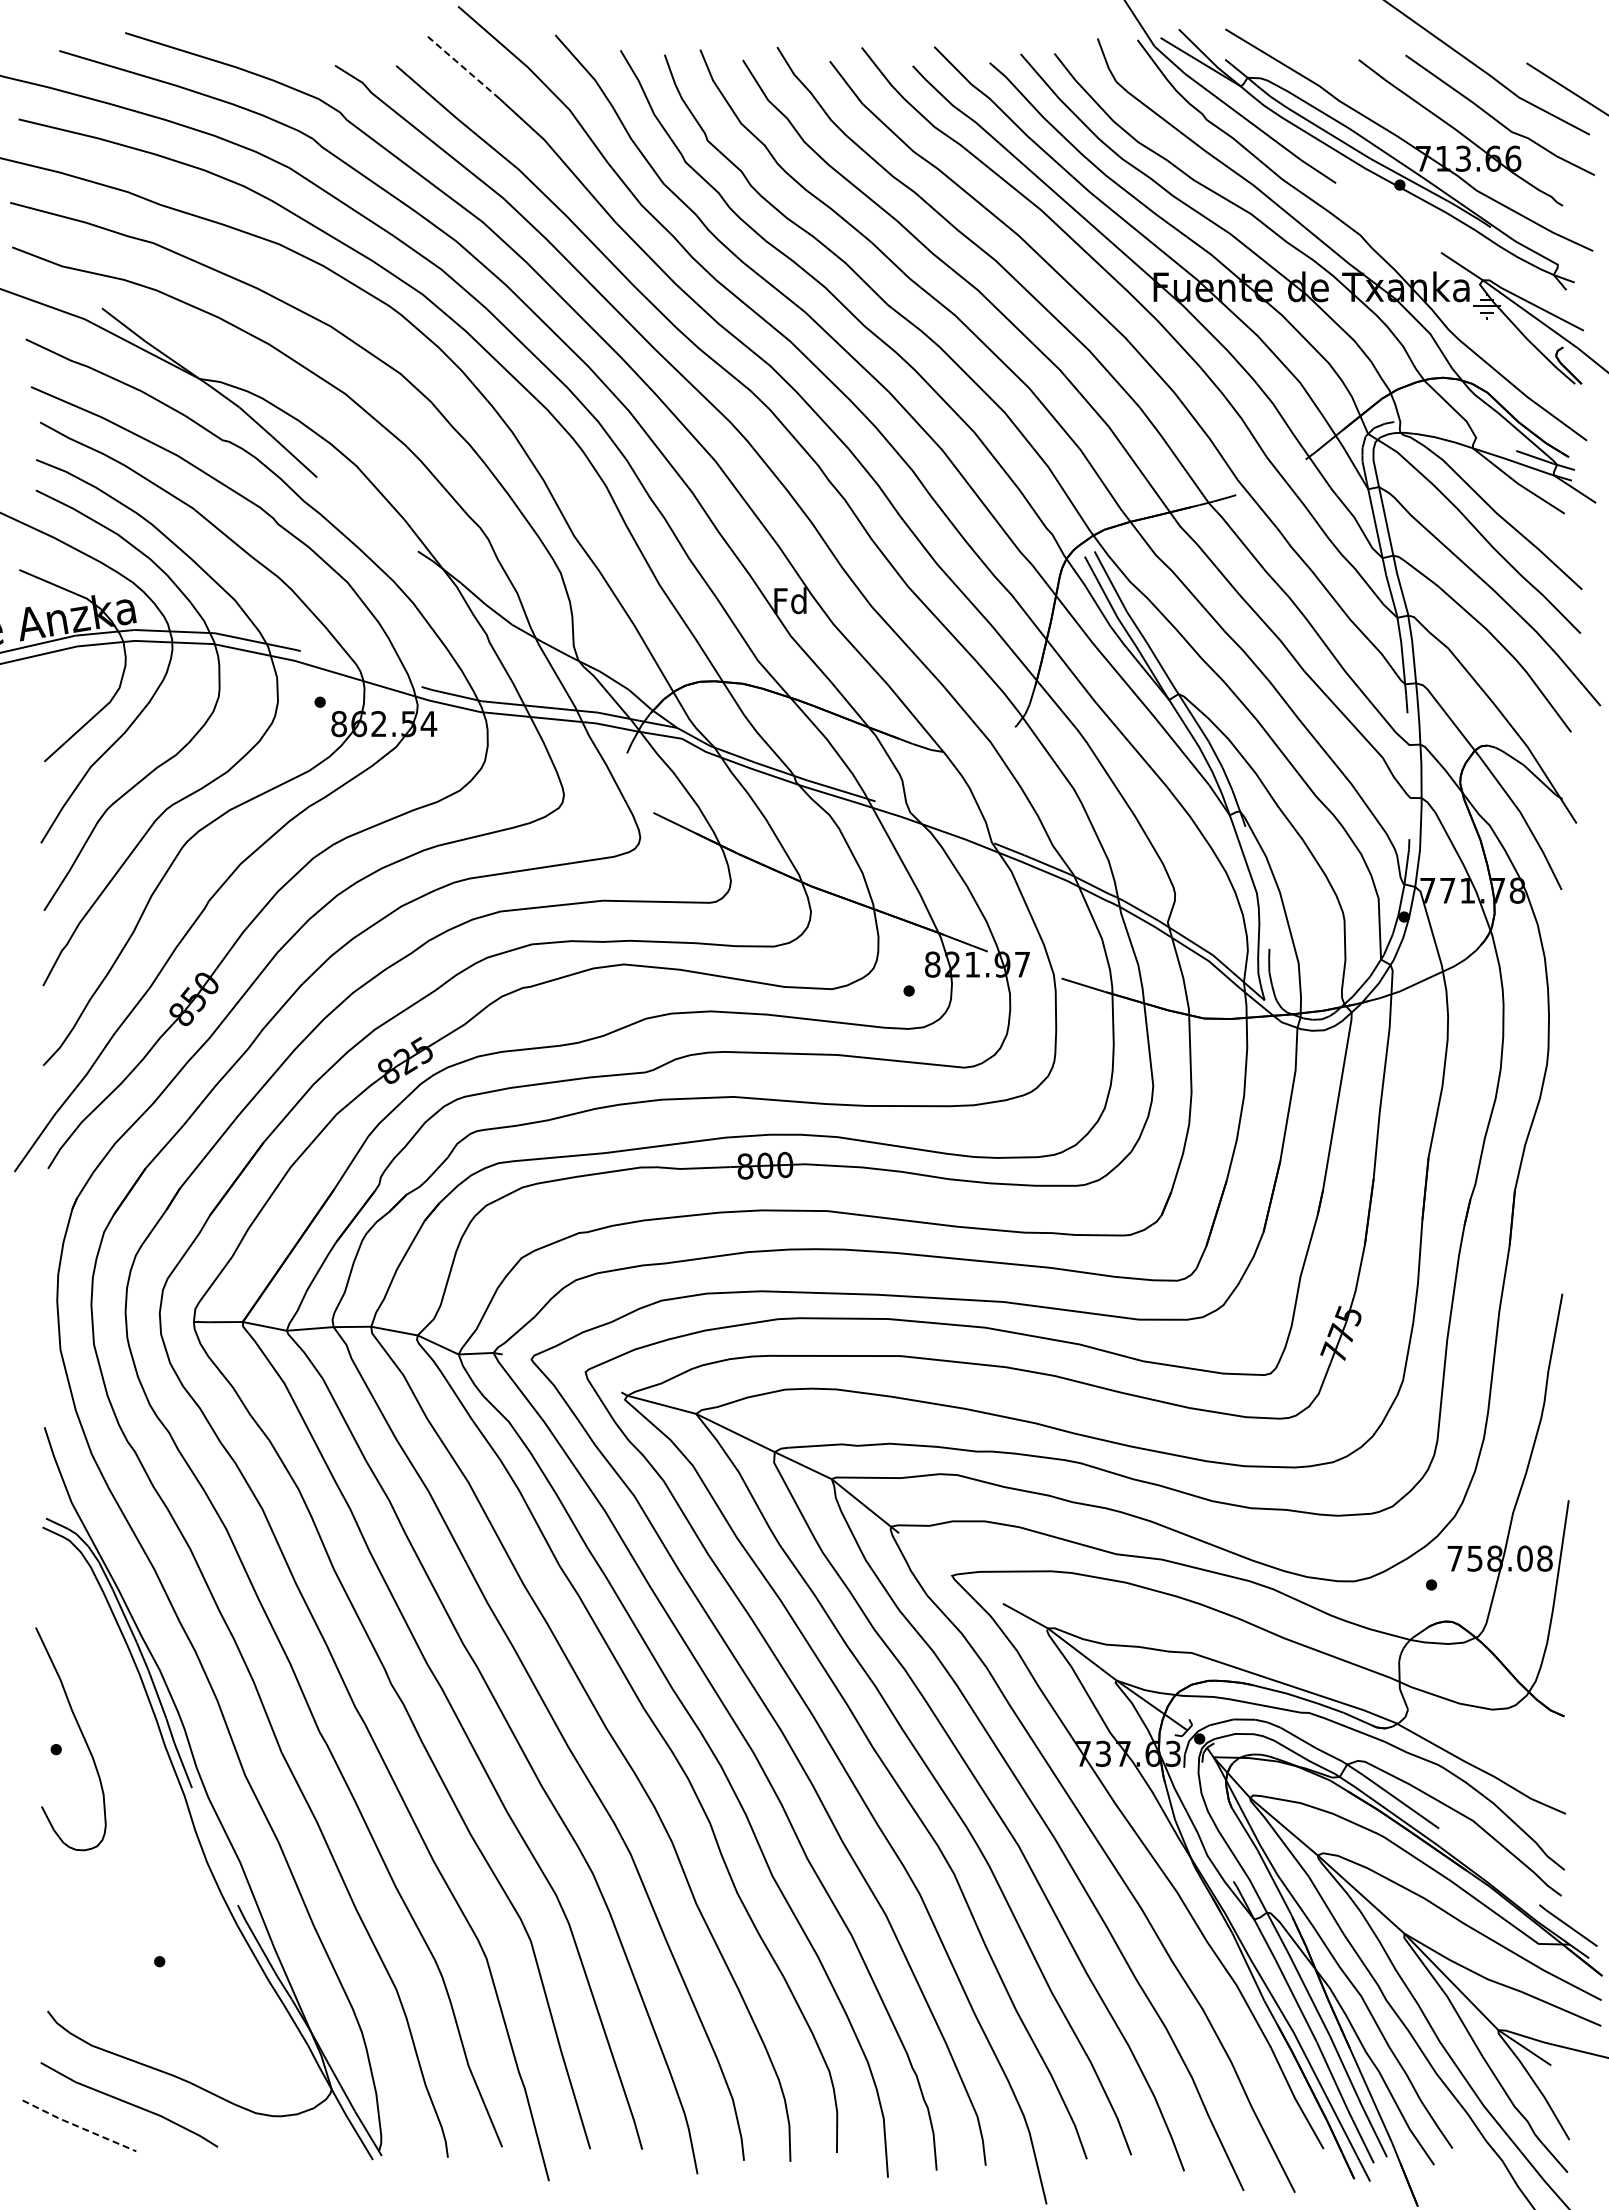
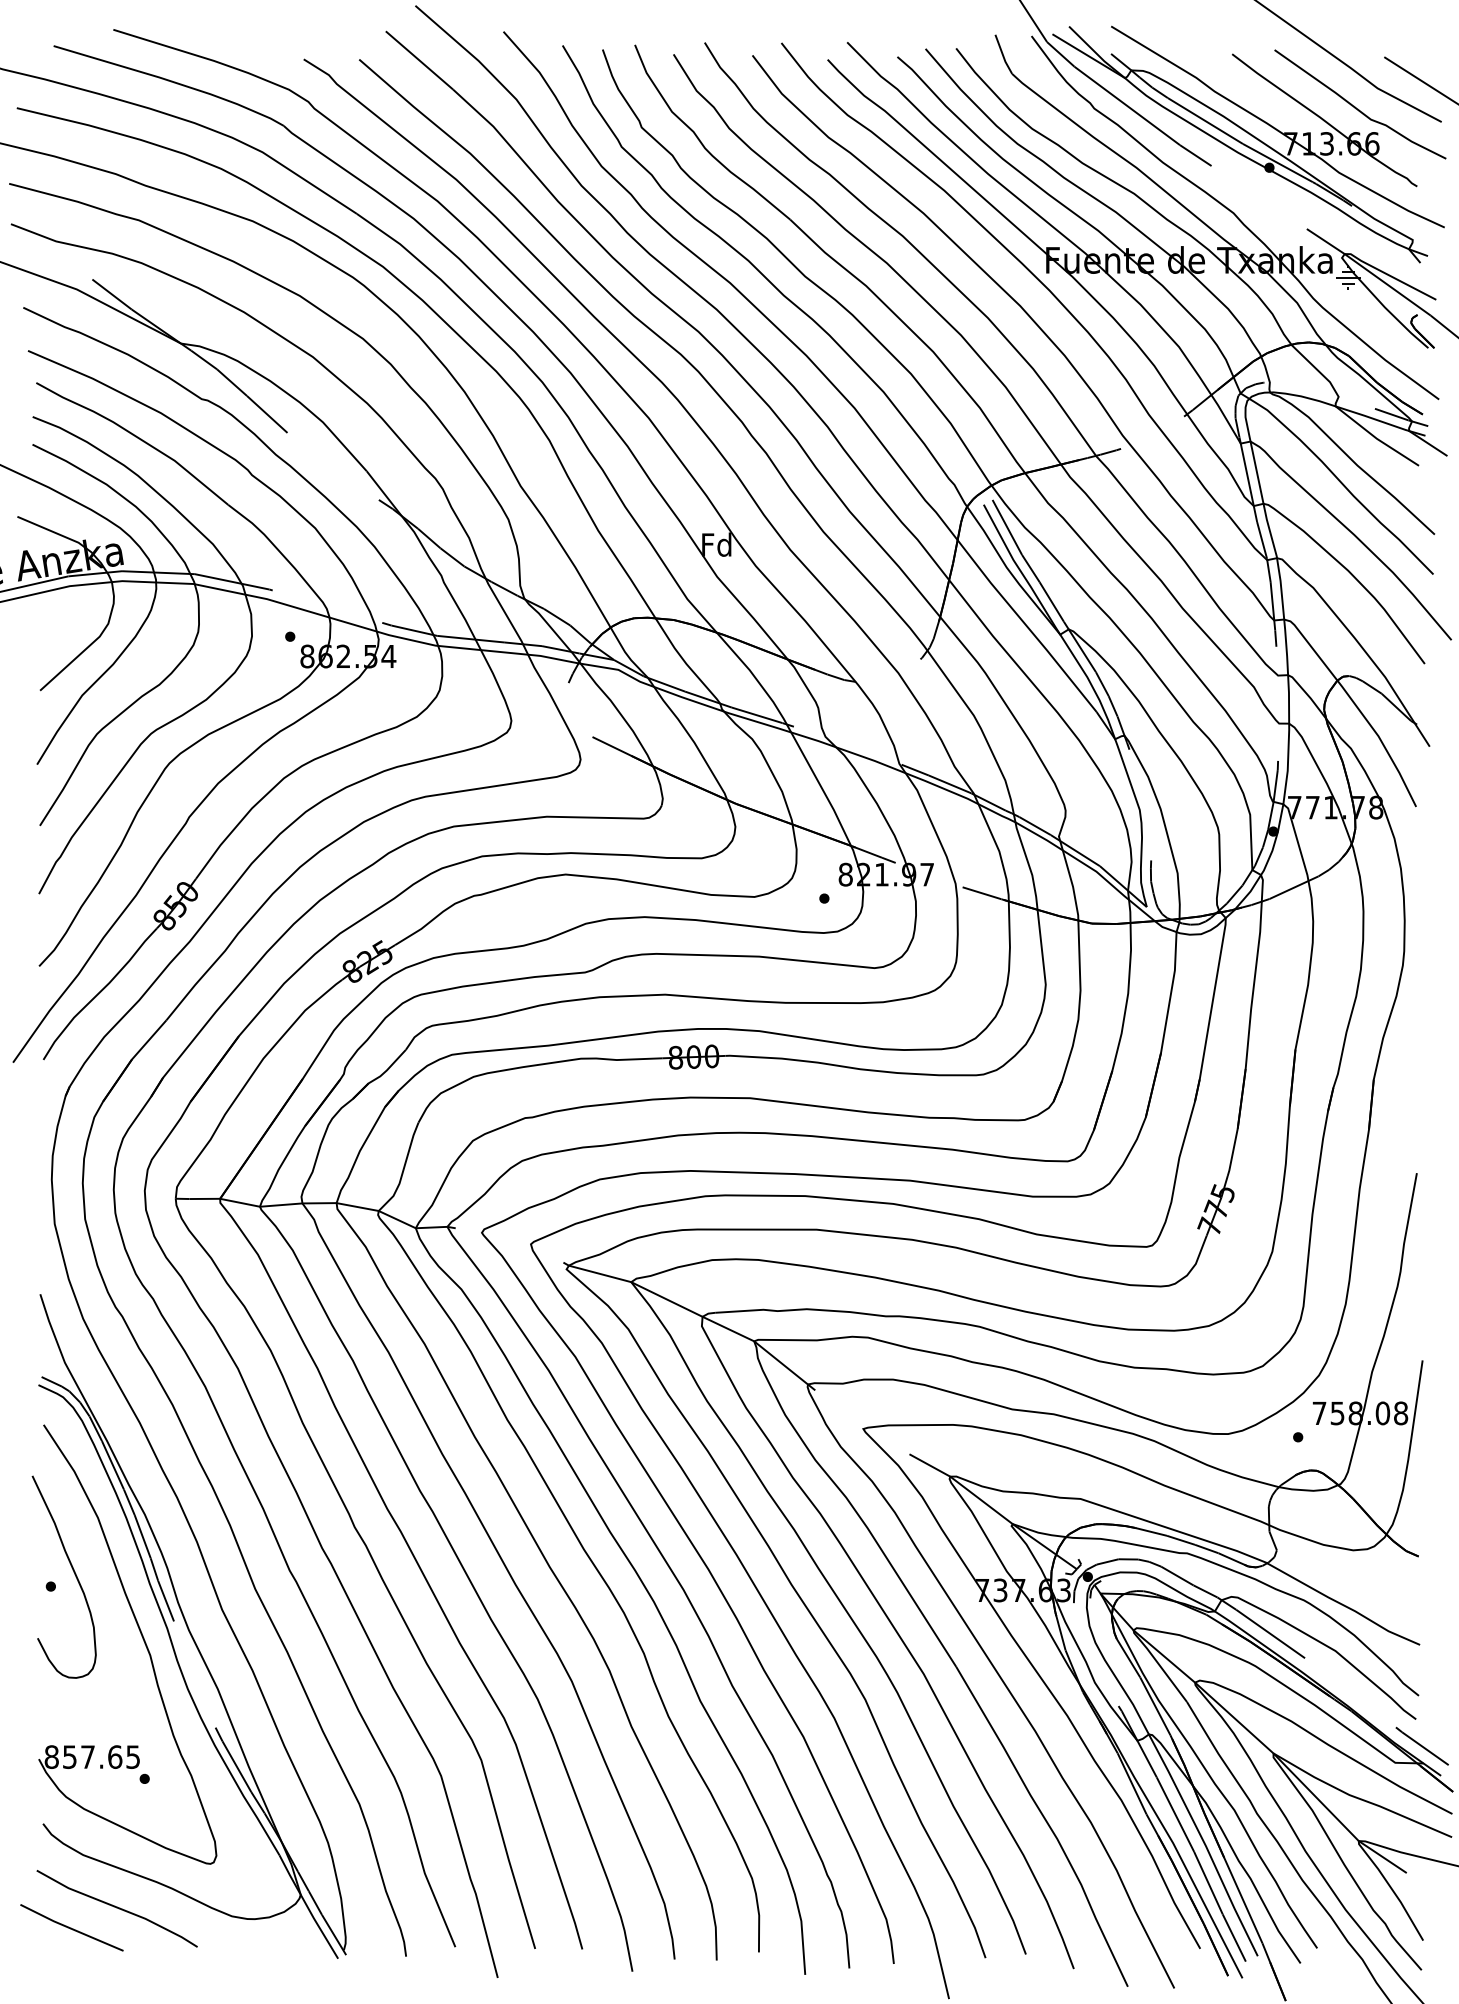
line: (462, 66) -> (419, 60), dashed -> solid
part: (156, 1805) -> (141, 1637), added
line: (78, 2126) -> (71, 1928), dashed -> solid

